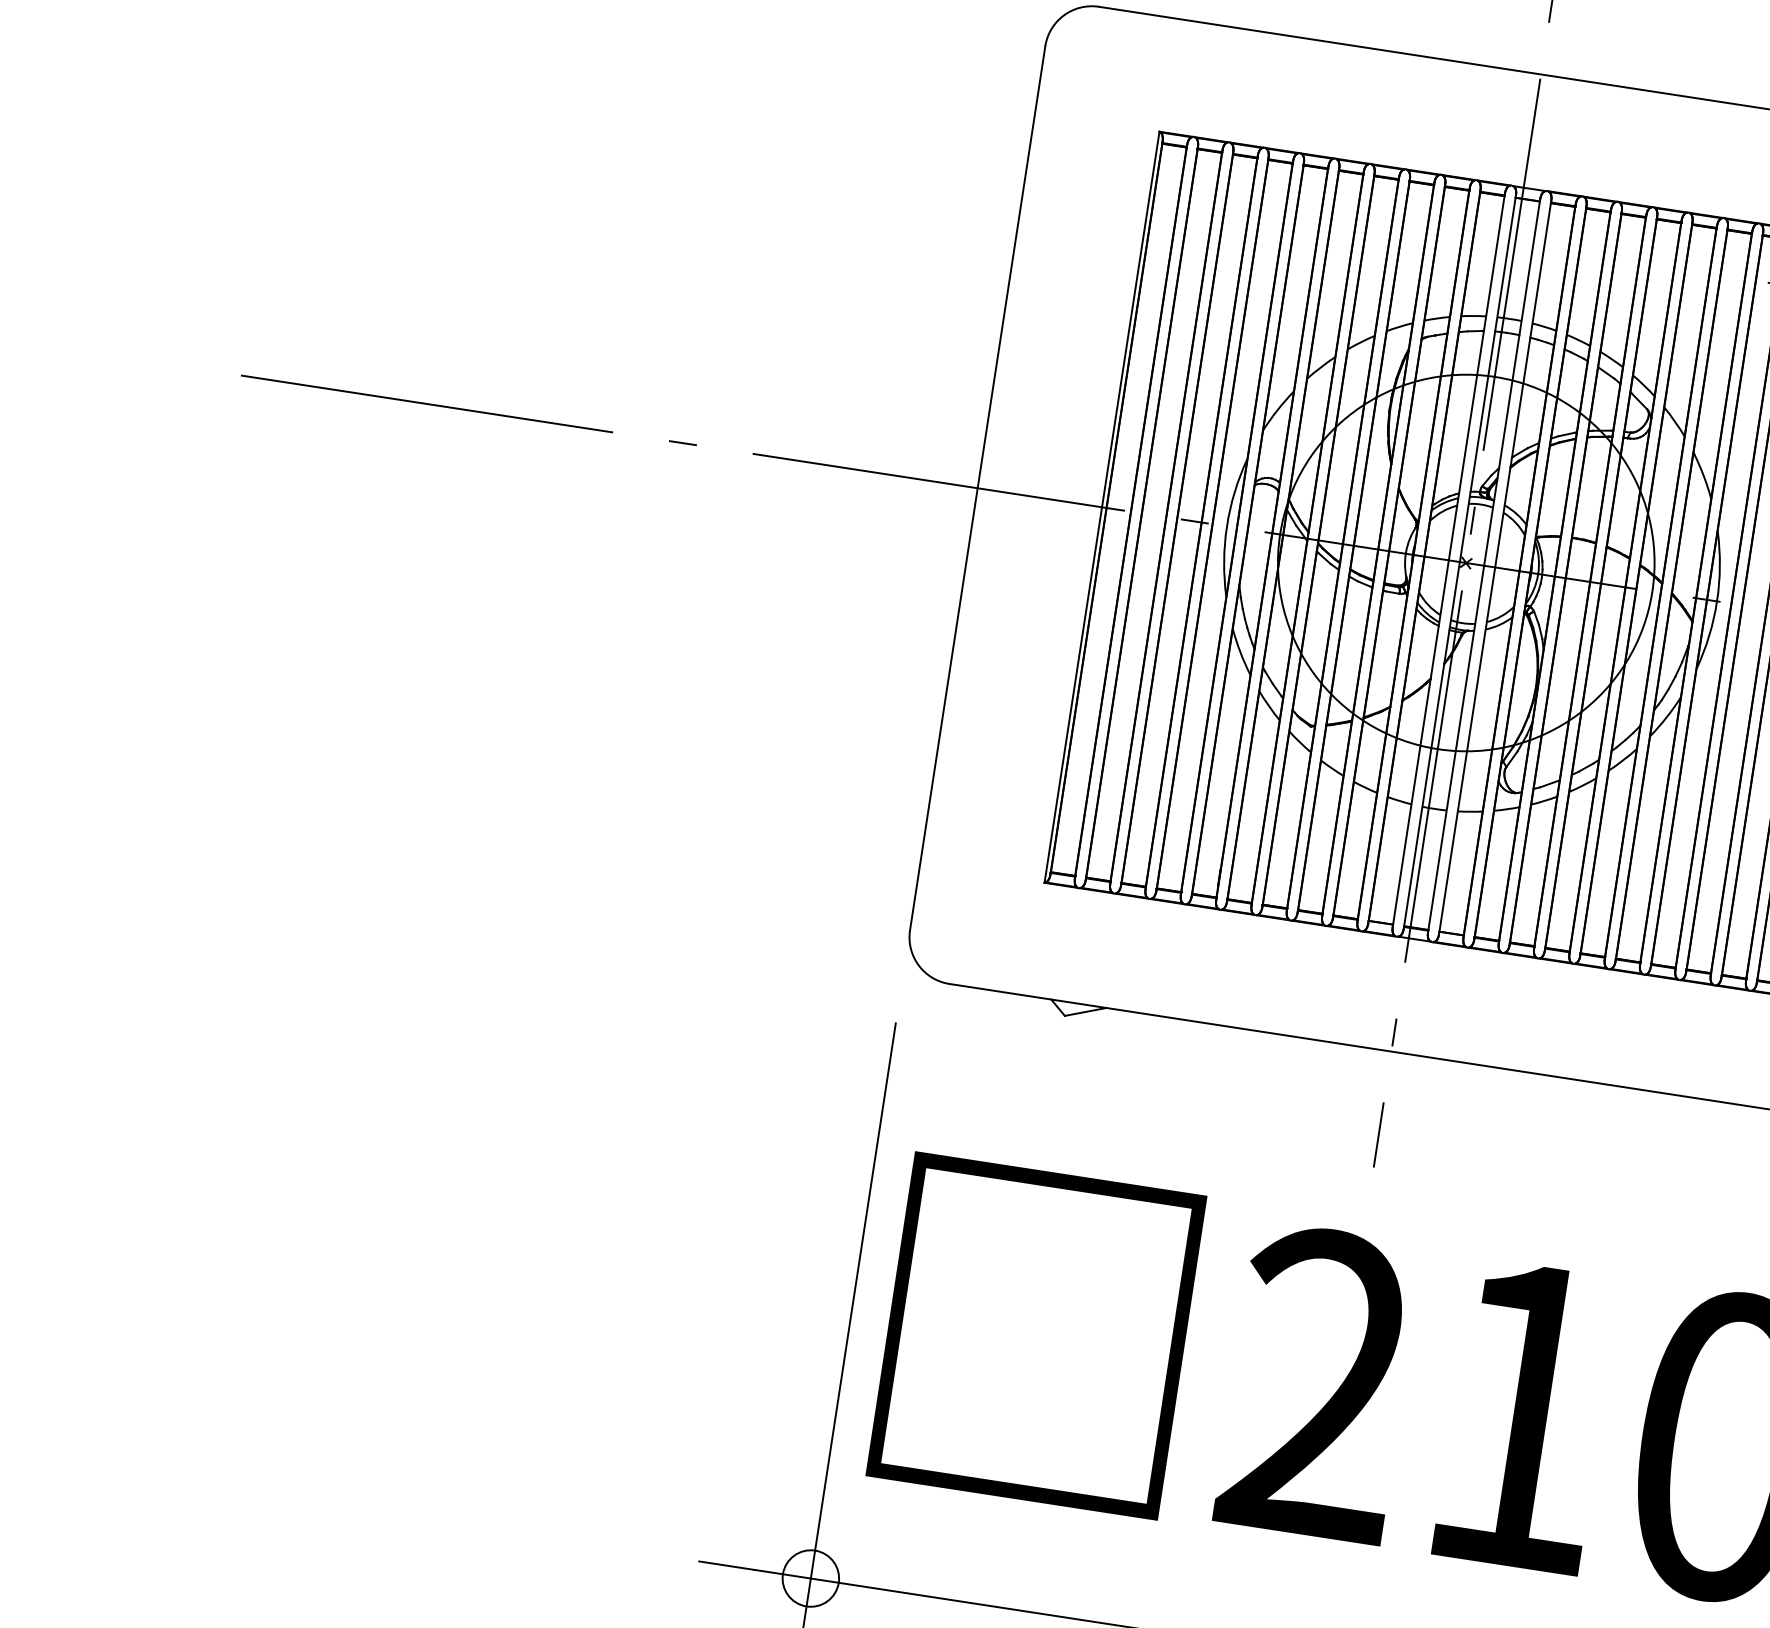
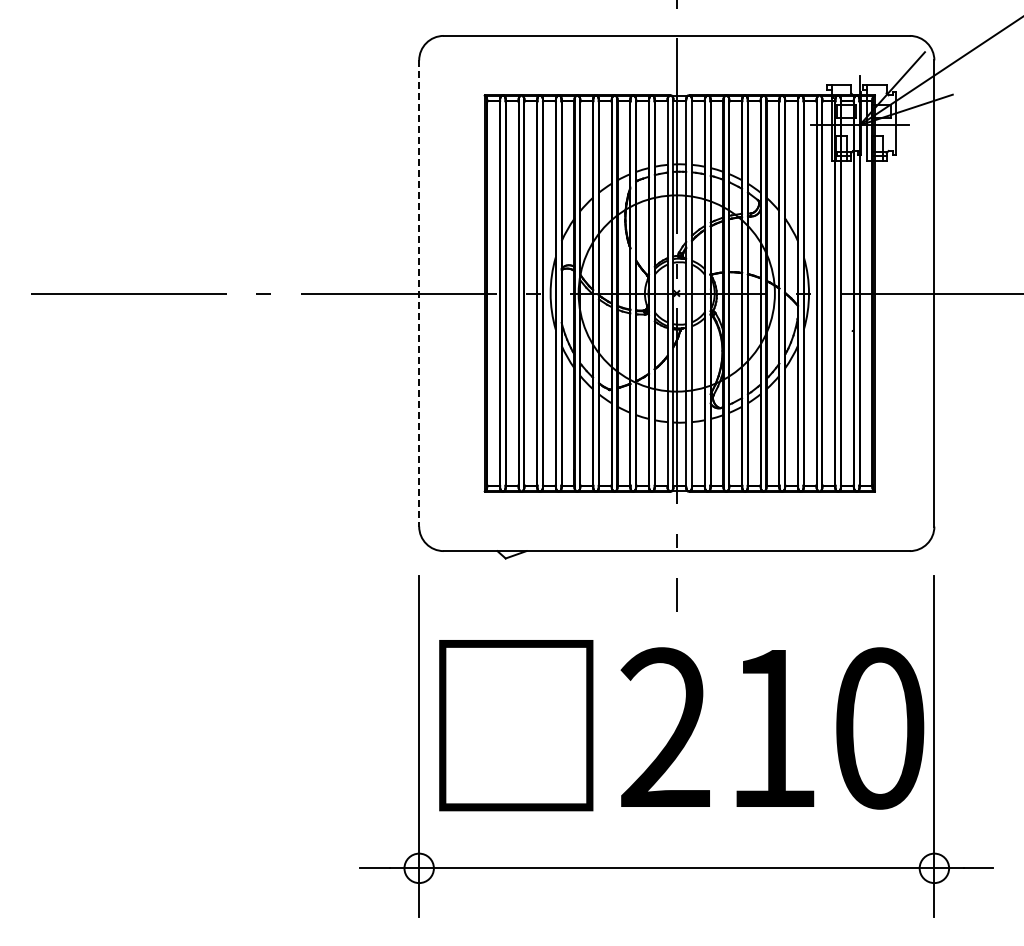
line: (977, 490) -> (419, 294), solid -> dashed

